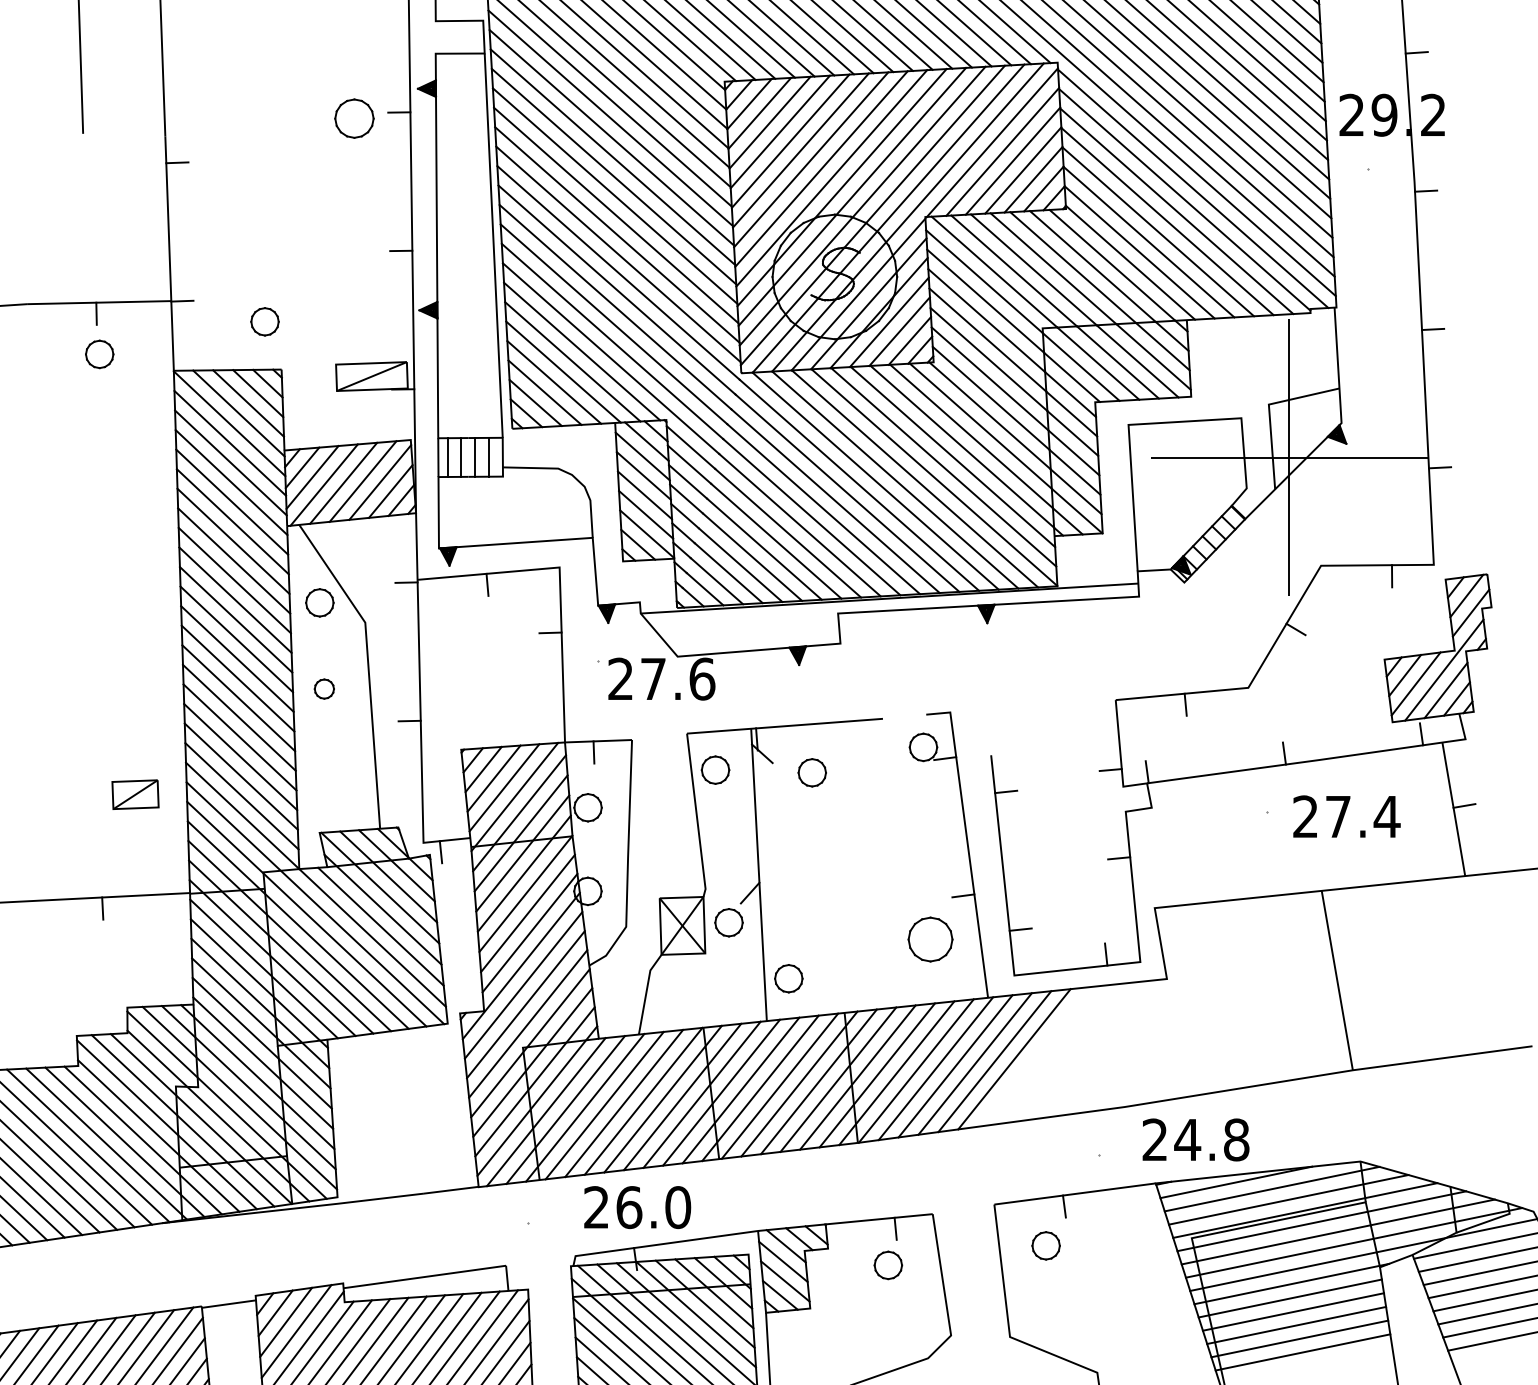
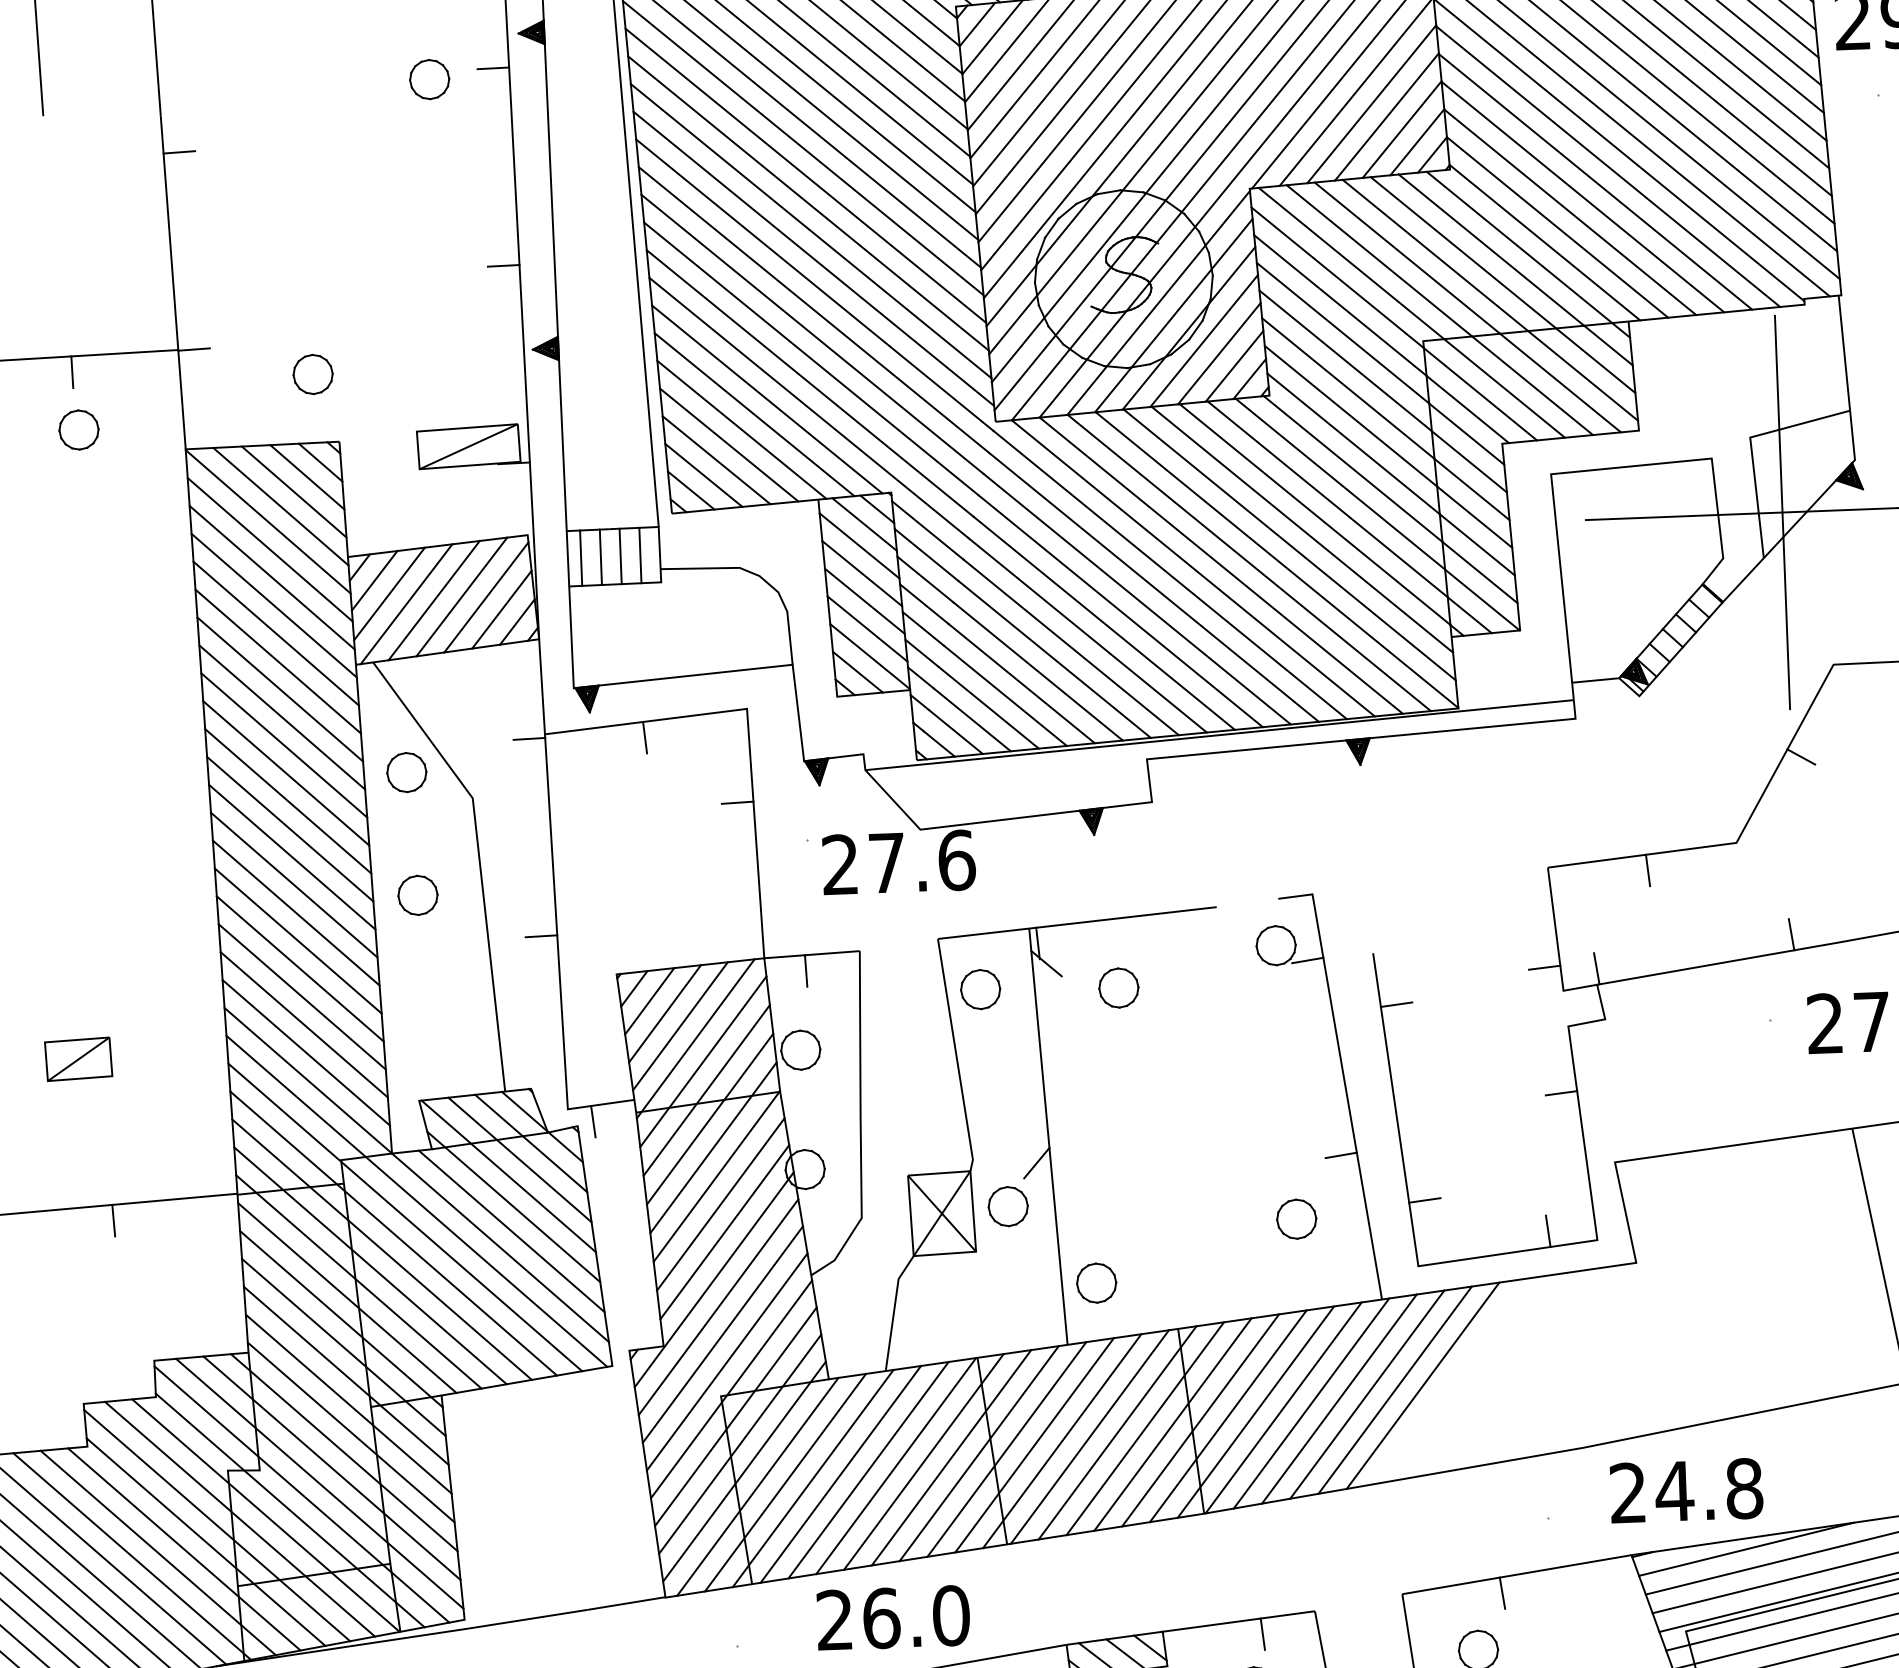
part: (354, 118) -> (429, 79), size x0.71
part: (324, 688) -> (418, 894), size x1.43
part: (135, 794) -> (78, 1059), moved
part: (930, 938) -> (1296, 1218), size x0.62

